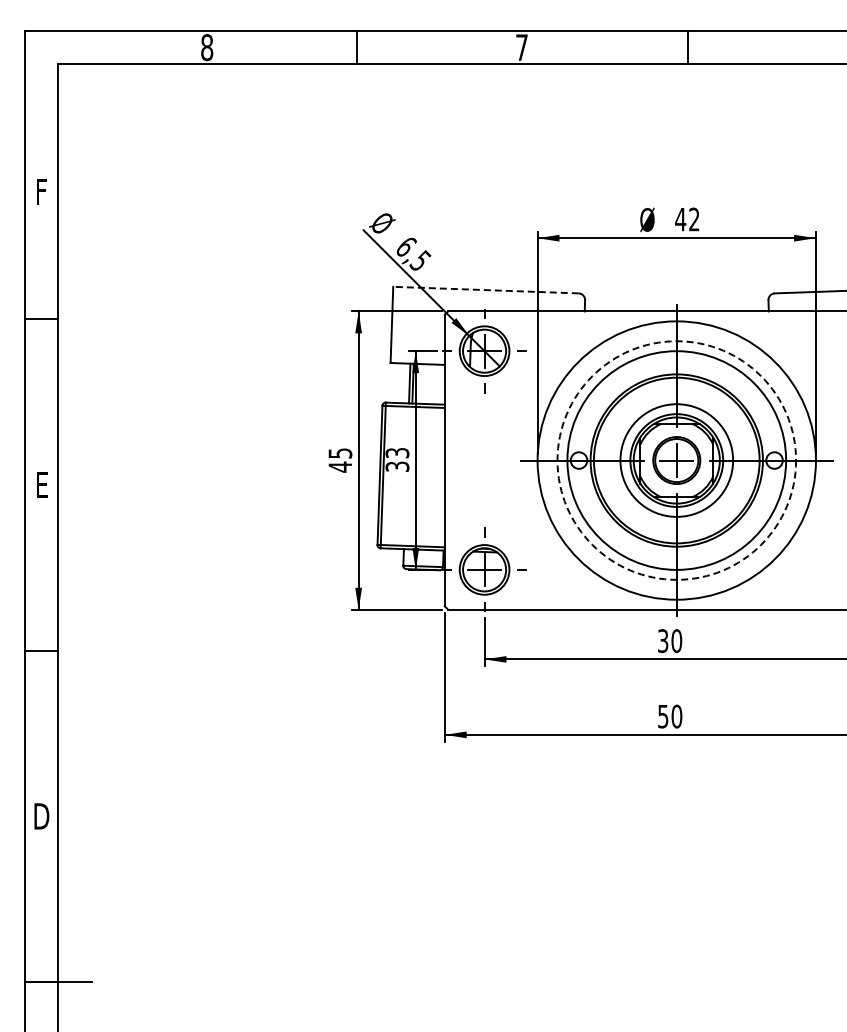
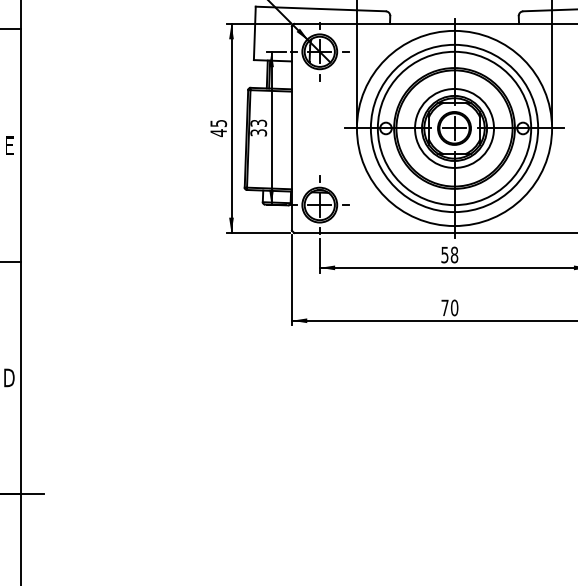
line: (486, 290) -> (321, 9), dashed -> solid
circle: (676, 460) -> (454, 128), dashed -> solid
text: (670, 640) -> (450, 254), 30 -> 58
text: (663, 716) -> (445, 307), 50 -> 70

